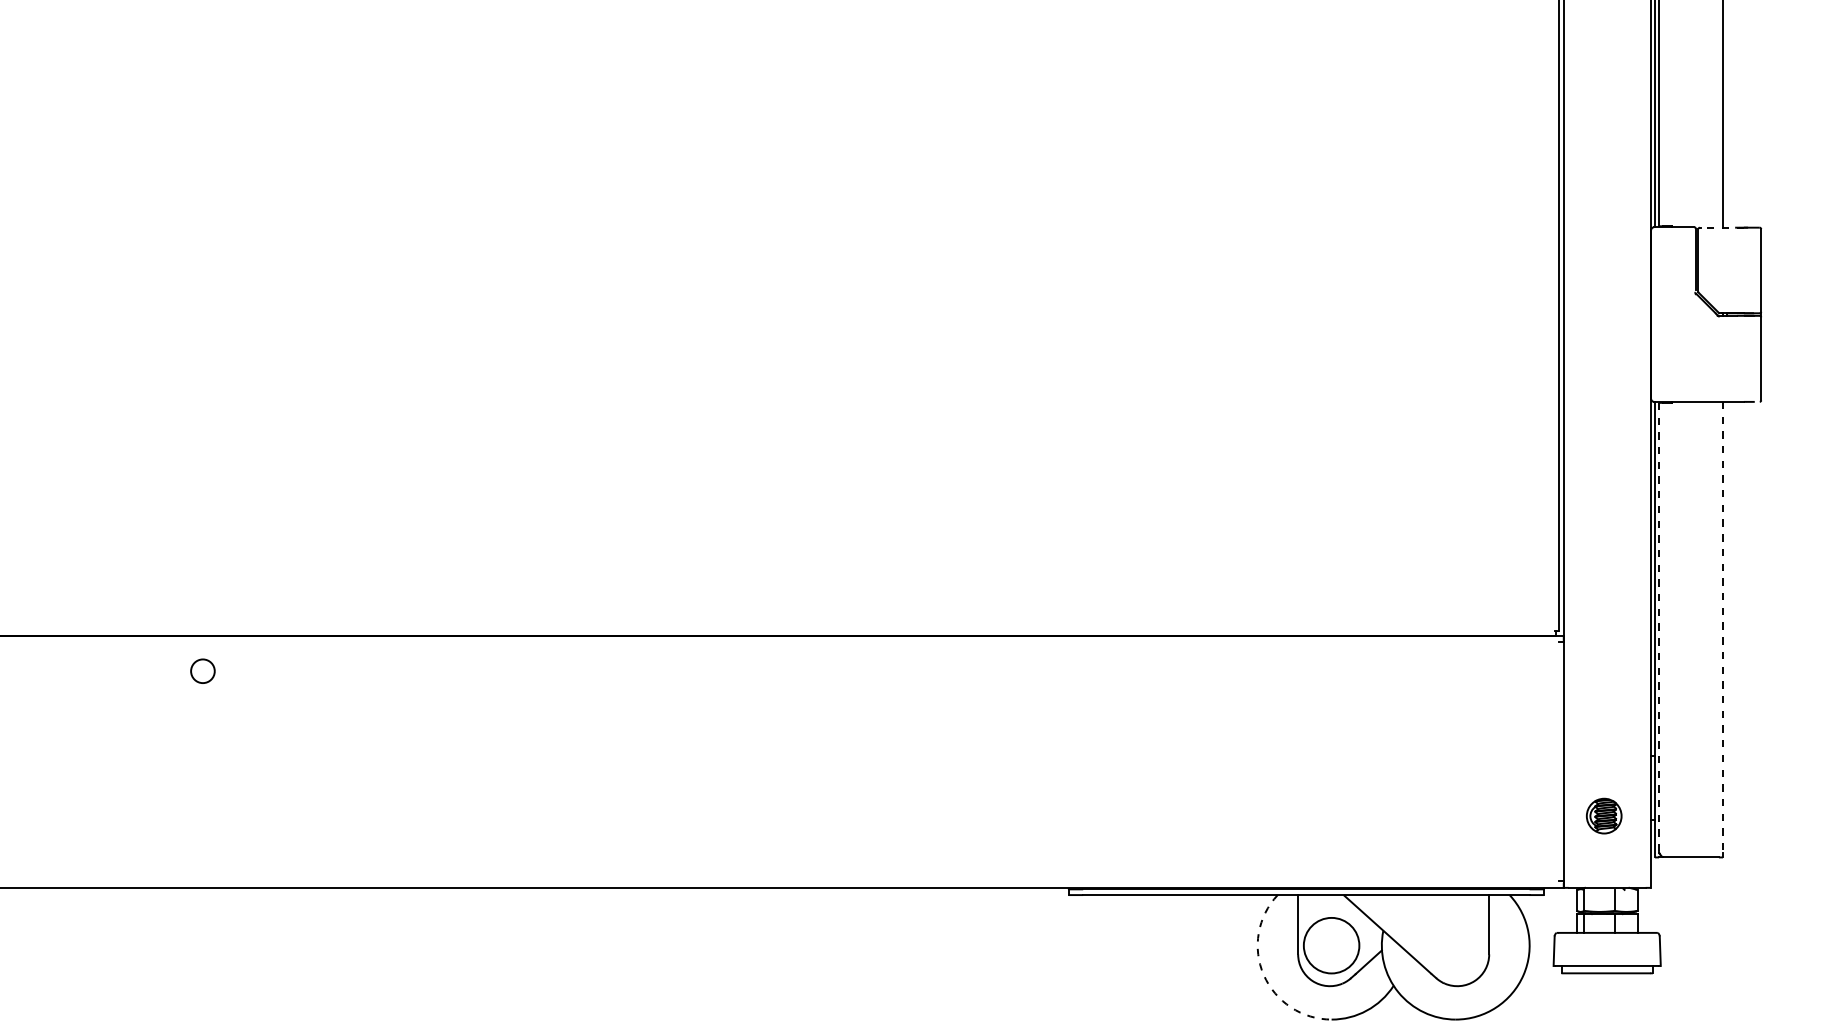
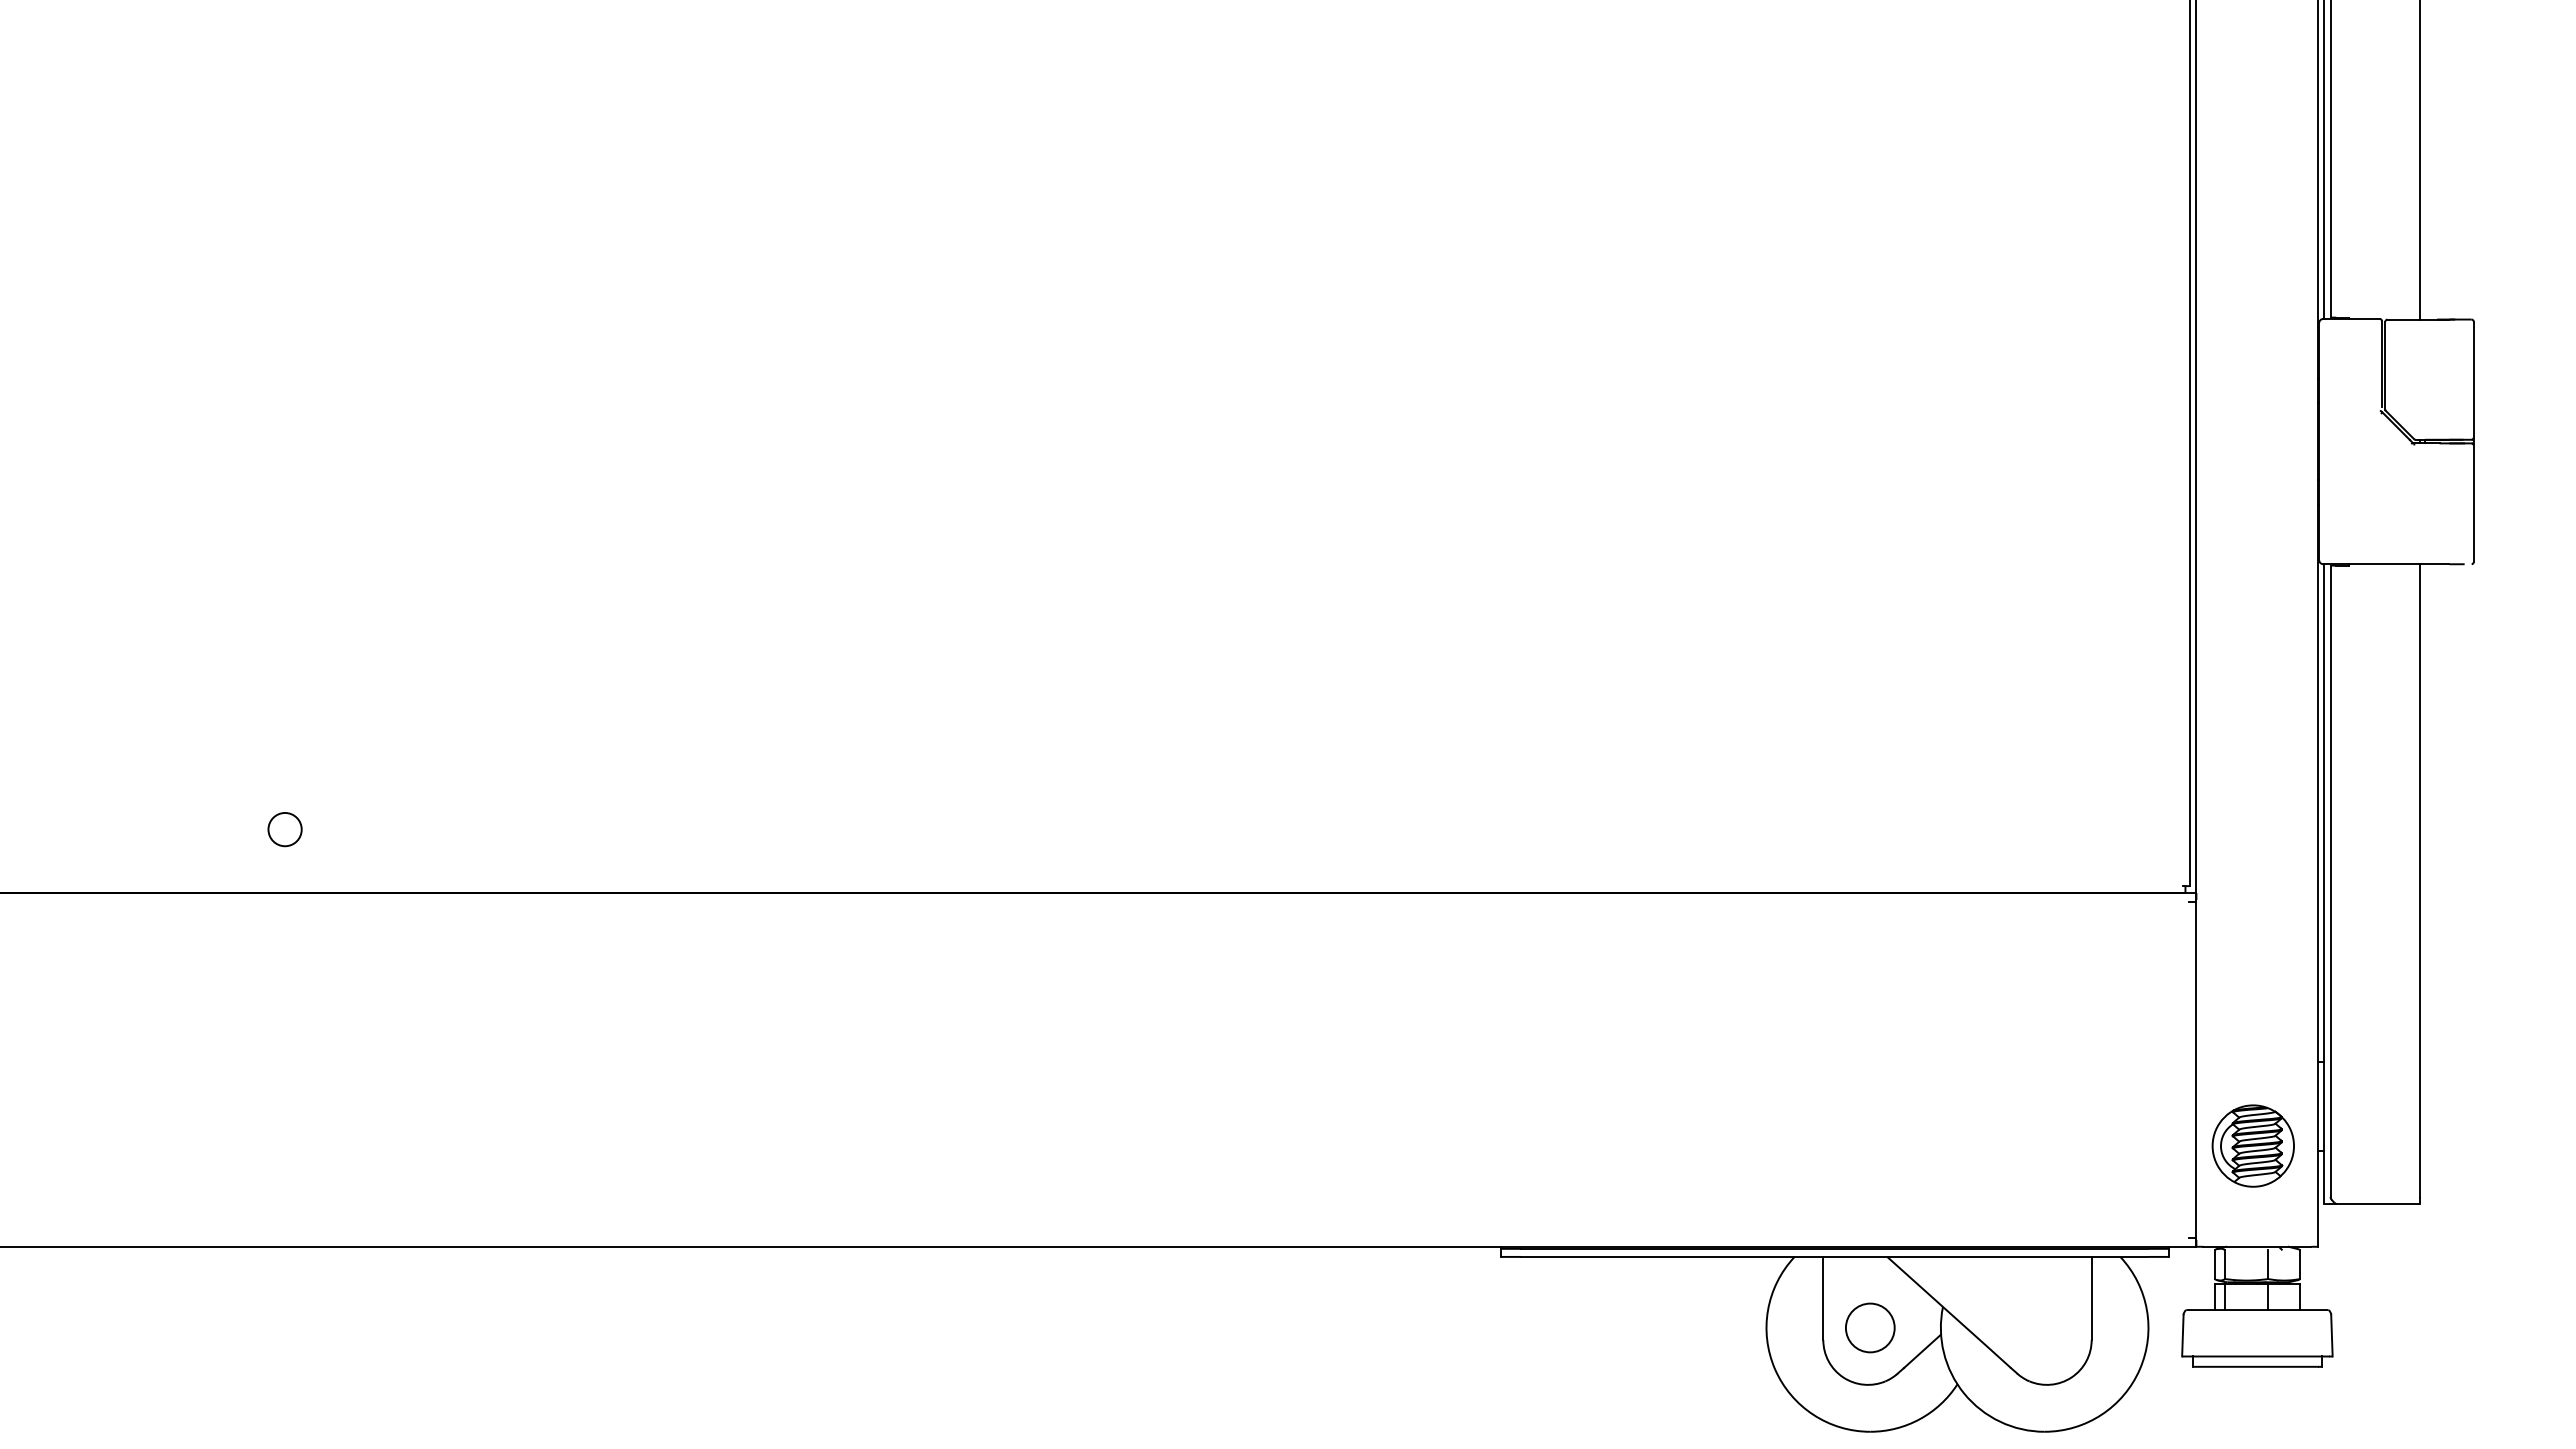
line: (1721, 227) -> (2418, 319), dashed -> solid
line: (1659, 627) -> (2330, 881), dashed -> solid
line: (1723, 627) -> (2420, 881), dashed -> solid
circle: (202, 671) -> (284, 829), moved
part: (1603, 815) -> (2252, 1145), size x1.67
circle: (1331, 945) -> (1869, 1327), size x0.62
arc: (1264, 975) -> (1775, 1369), dashed -> solid

